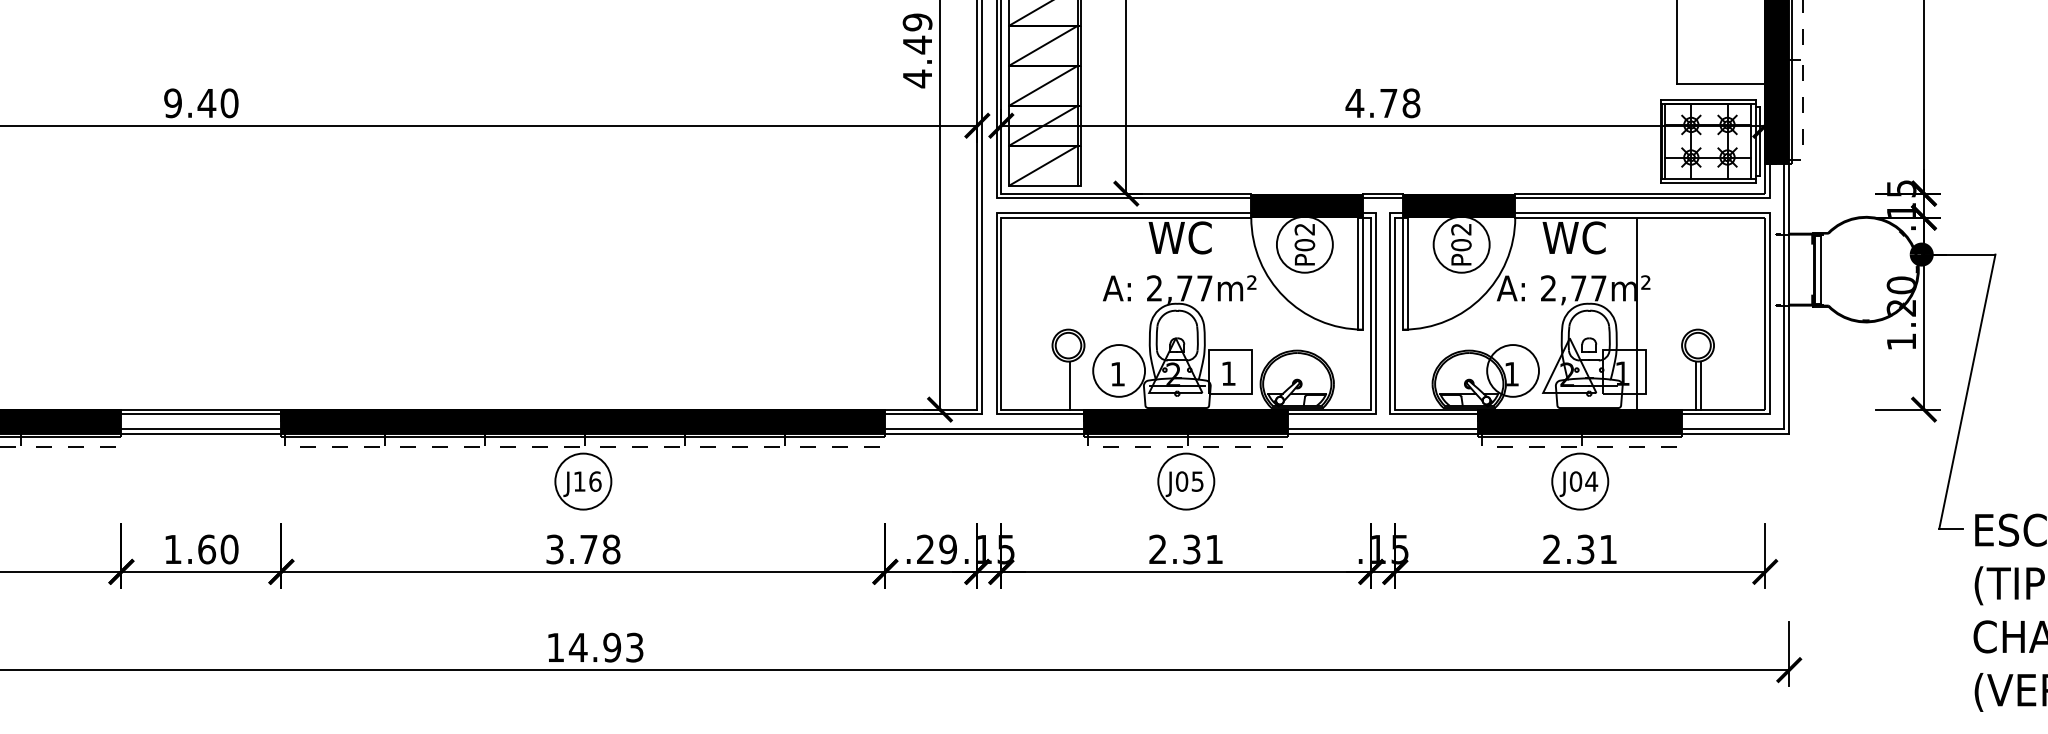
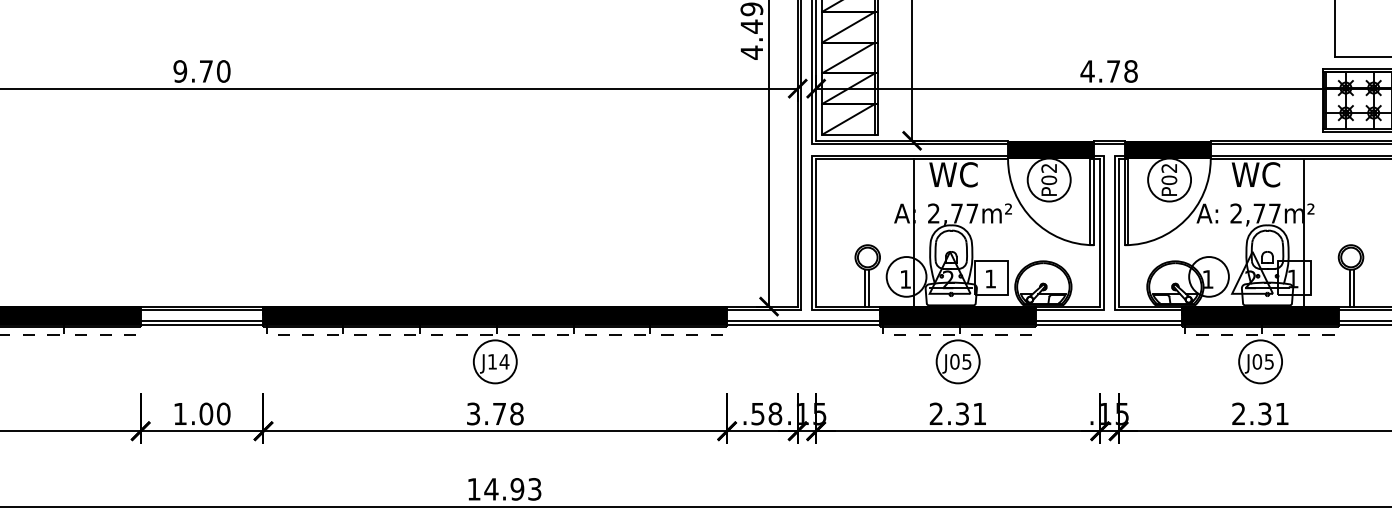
text: (206, 103) -> (205, 71), 9.40 -> 9.70
line: (1129, 313) -> (914, 232), added
line: (1065, 385) -> (865, 288), added
text: (594, 481) -> (503, 361), J16 -> J14
text: (1591, 481) -> (1269, 361), J04 -> J05
text: (207, 549) -> (206, 413), 1.60 -> 1.00
text: (937, 549) -> (767, 413), .29 -> .58

